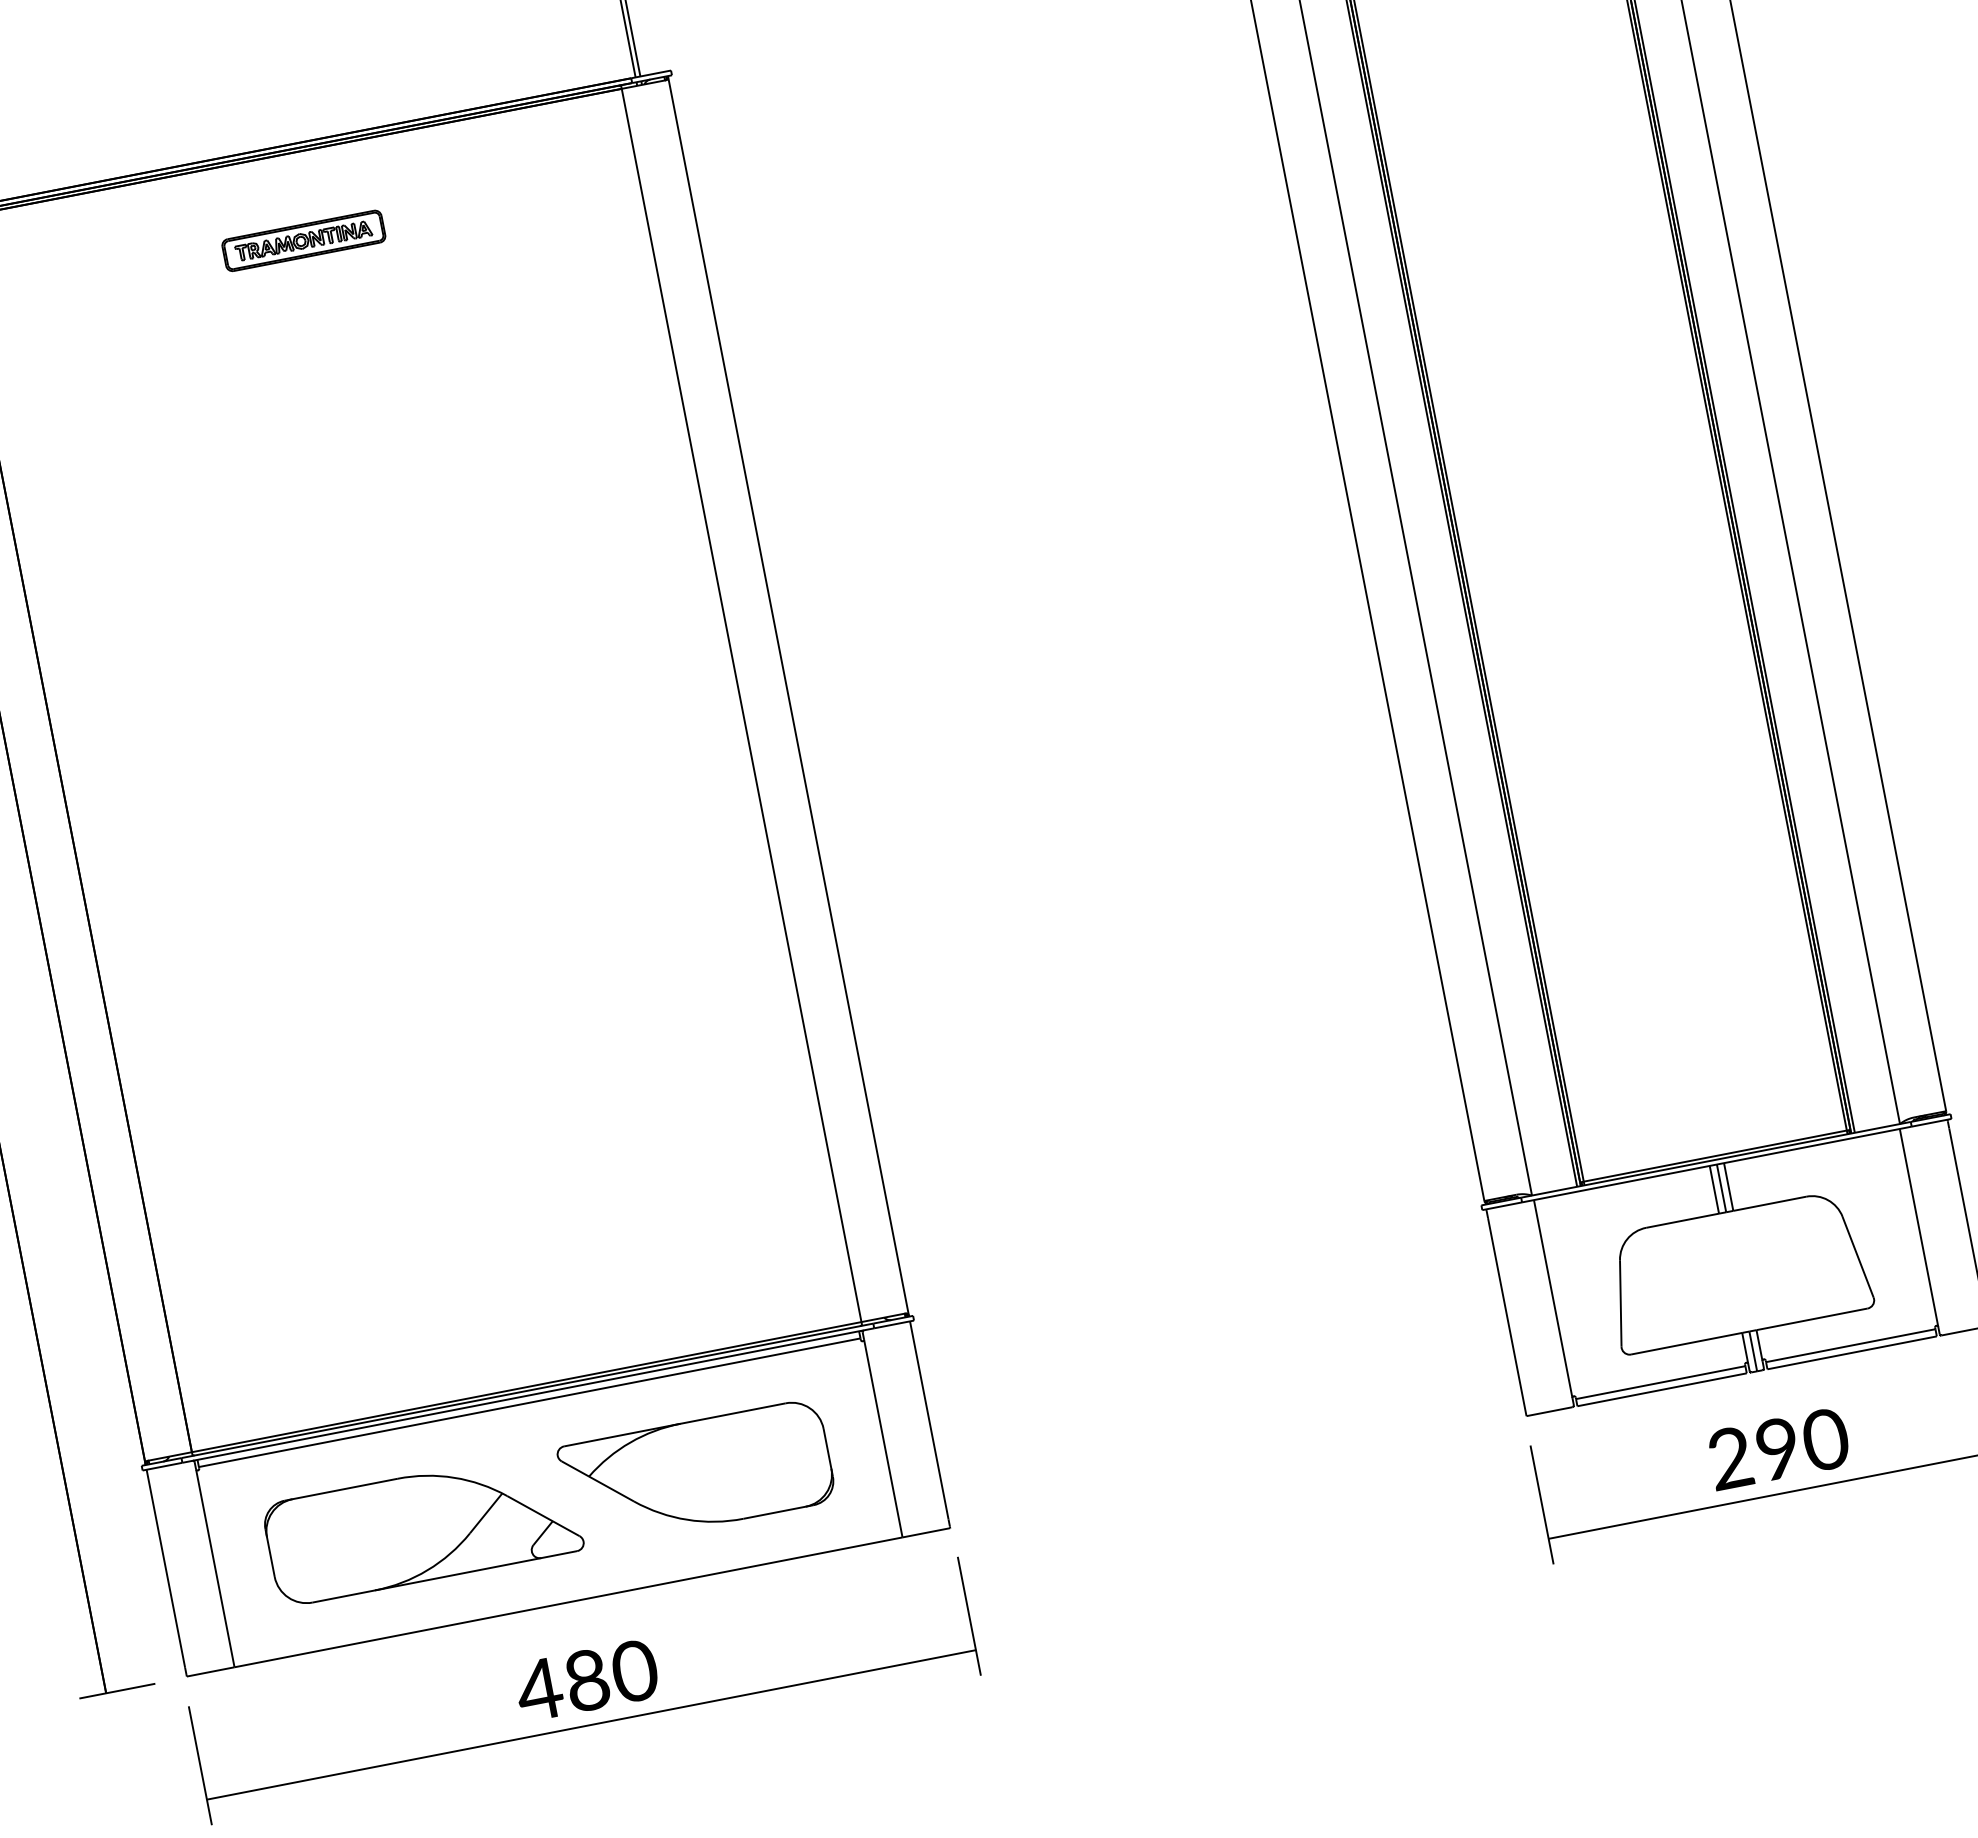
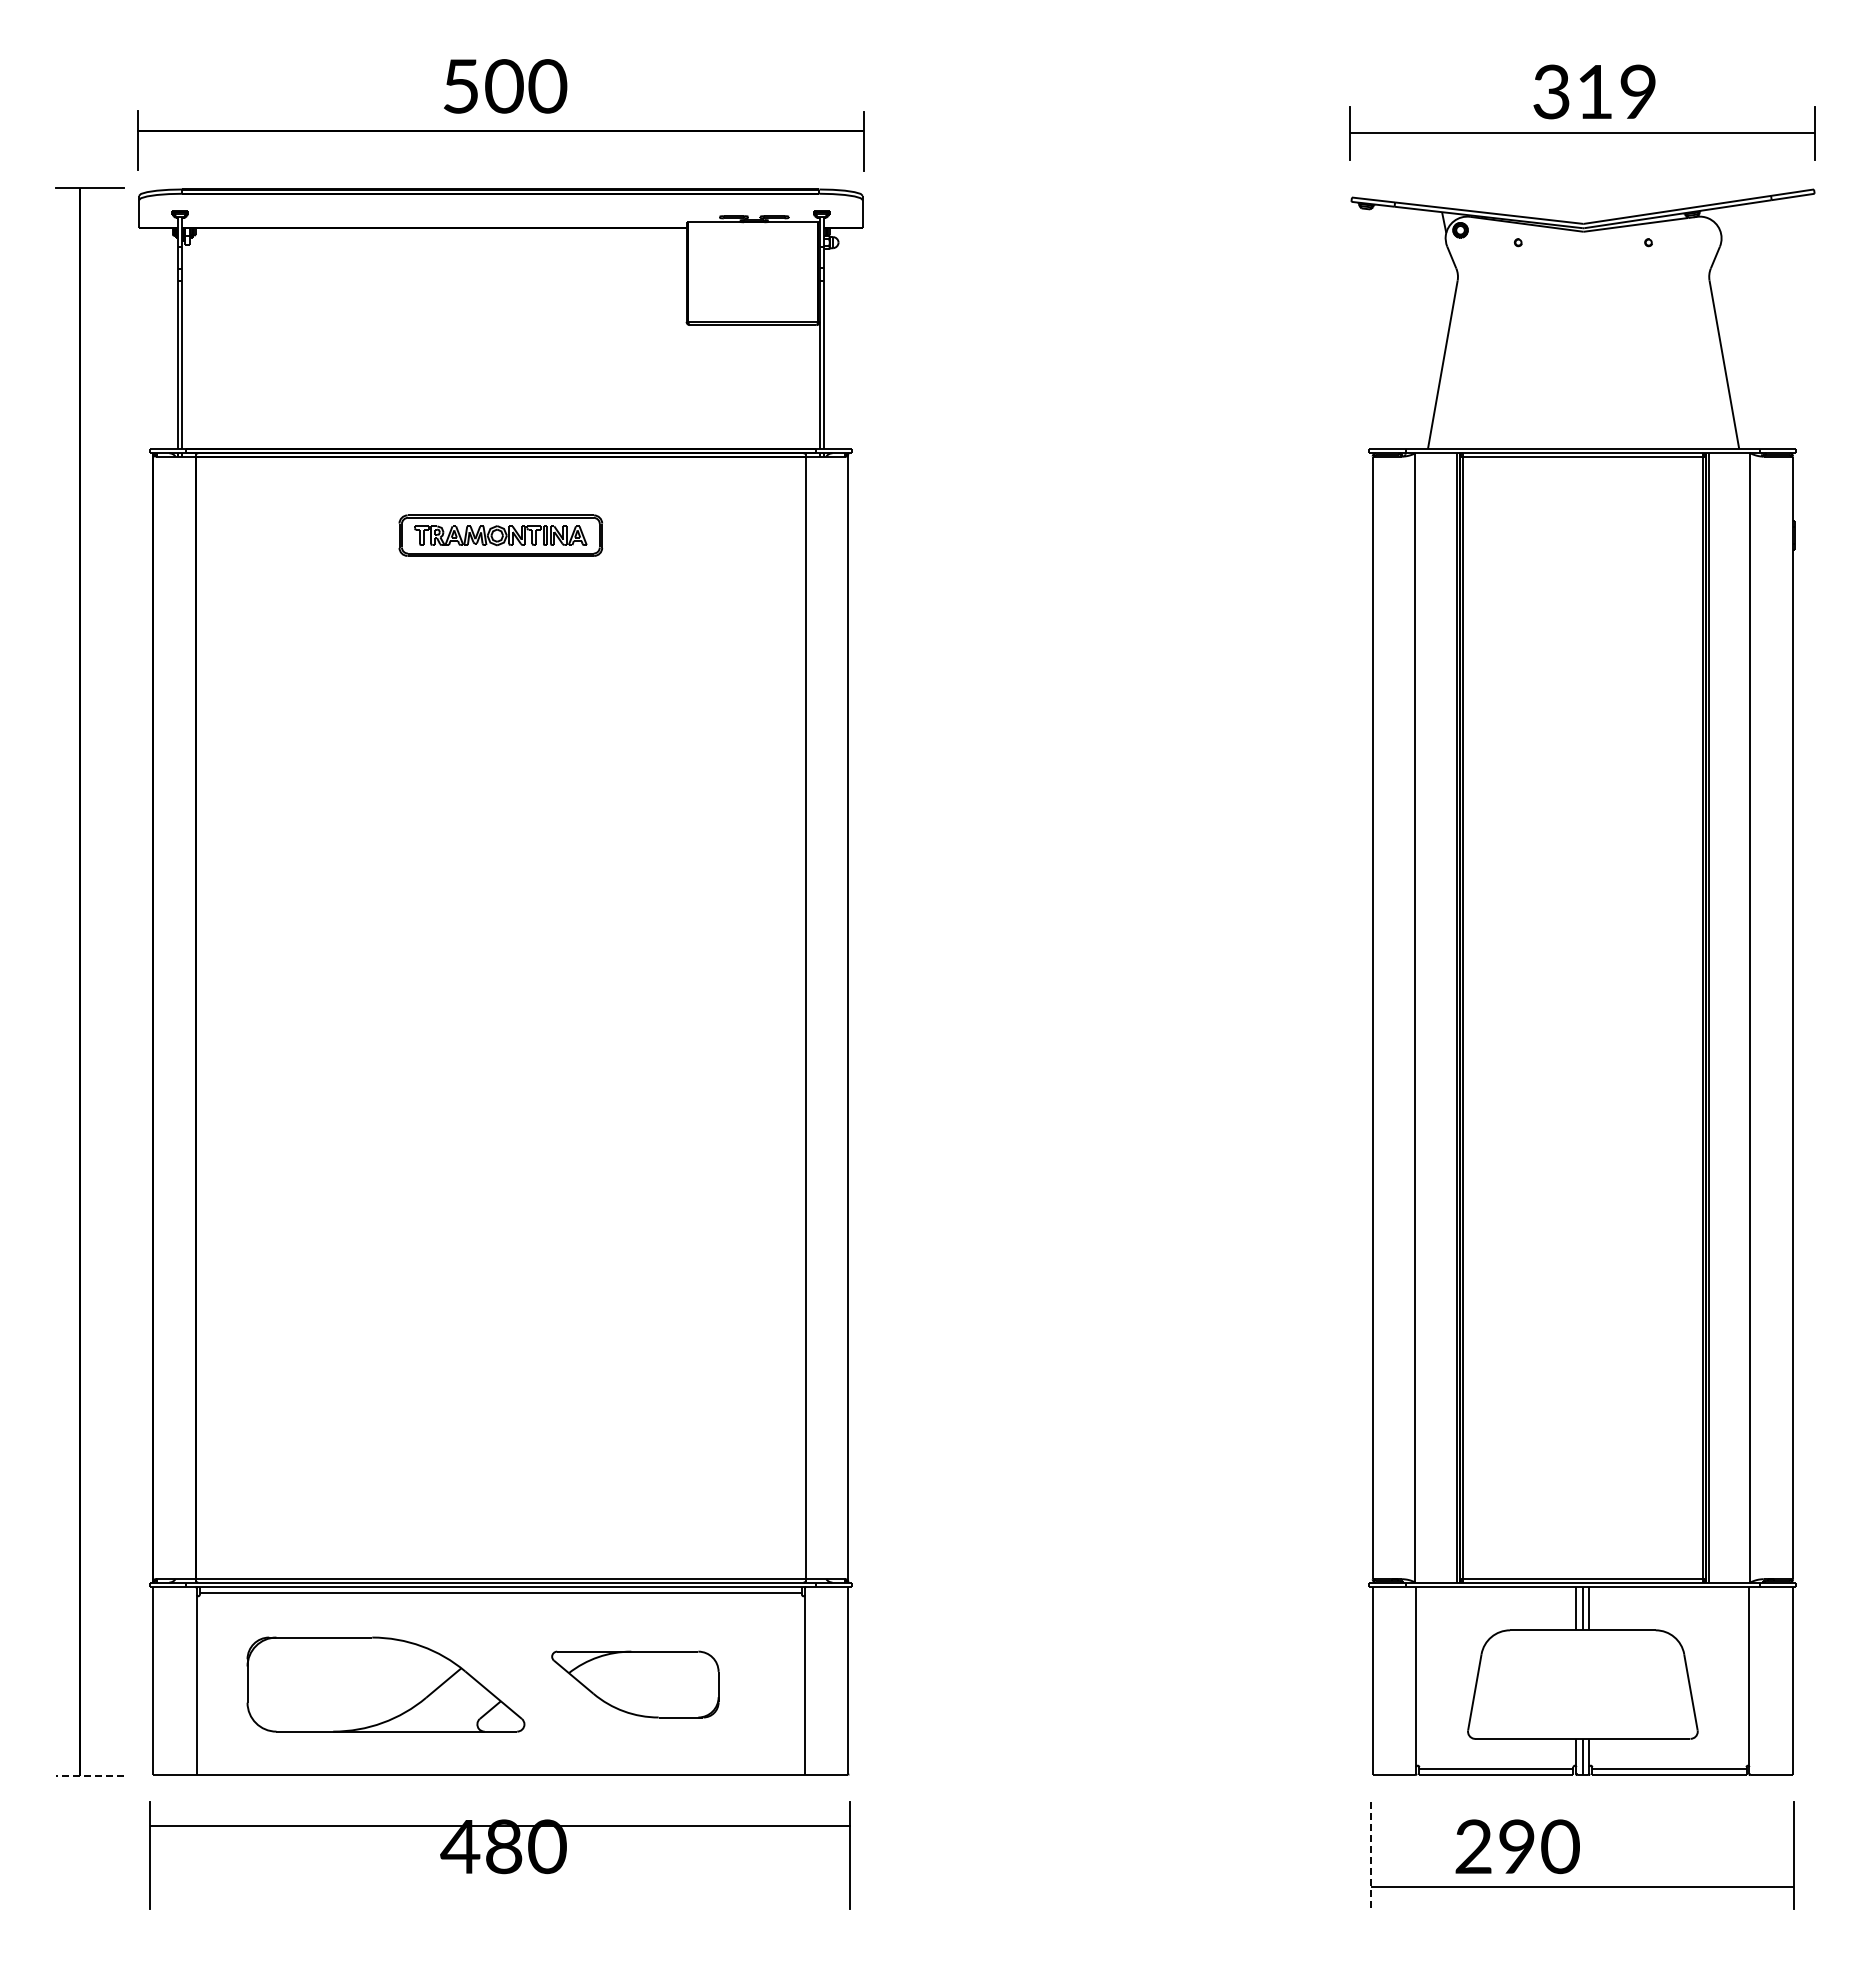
part: (303, 240) -> (500, 535), size x1.4
text: (1778, 1448) -> (1517, 1846), moved
part: (697, 1474) -> (635, 1684), size x0.7
line: (1542, 1505) -> (1371, 1856), solid -> dashed
line: (117, 1691) -> (90, 1776), solid -> dashed
line: (591, 1724) -> (500, 1825), moved

